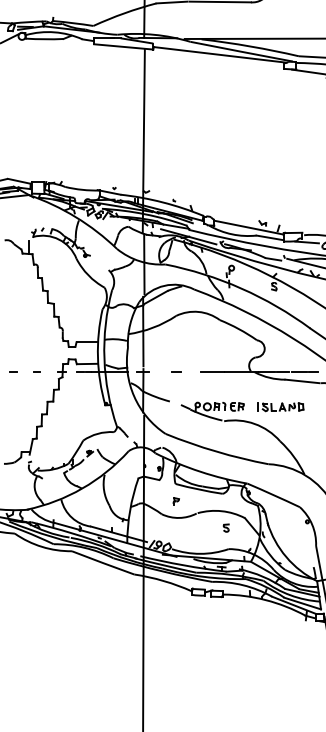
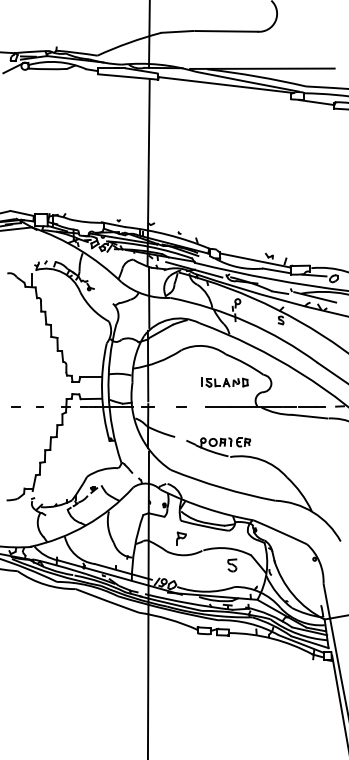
part: (280, 406) -> (224, 382), moved
part: (176, 501) -> (181, 538), size x1.6
part: (226, 528) -> (232, 565), size x1.6

